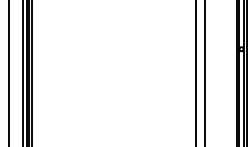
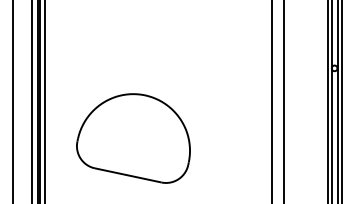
part: (95, 99) -> (132, 138), added

